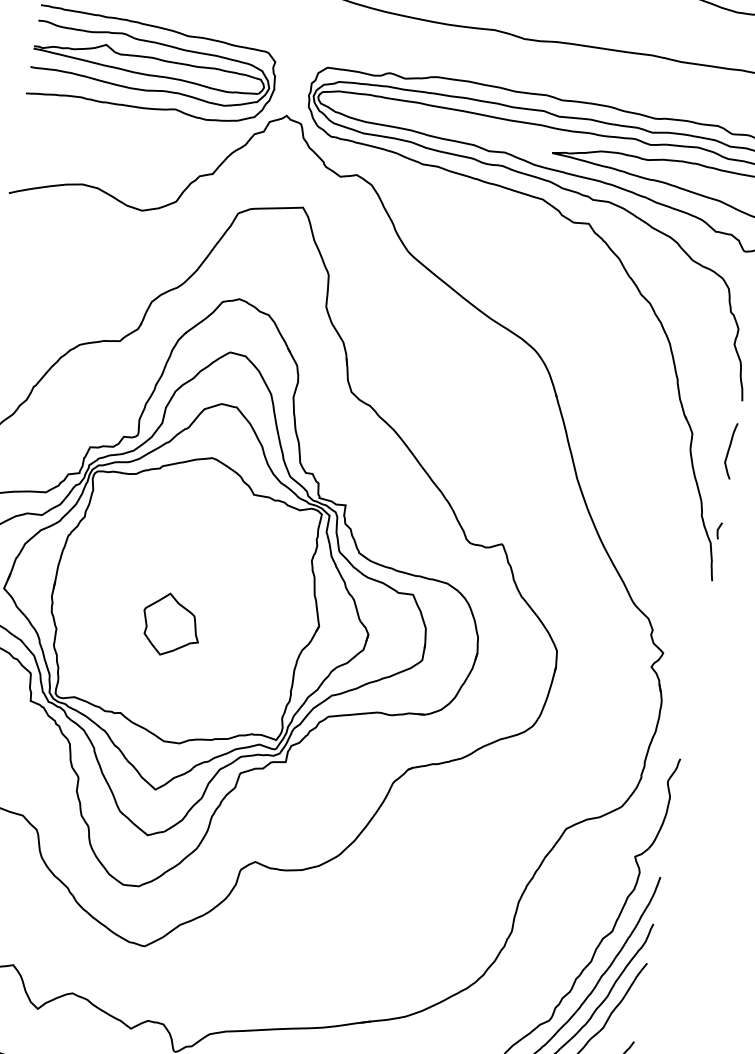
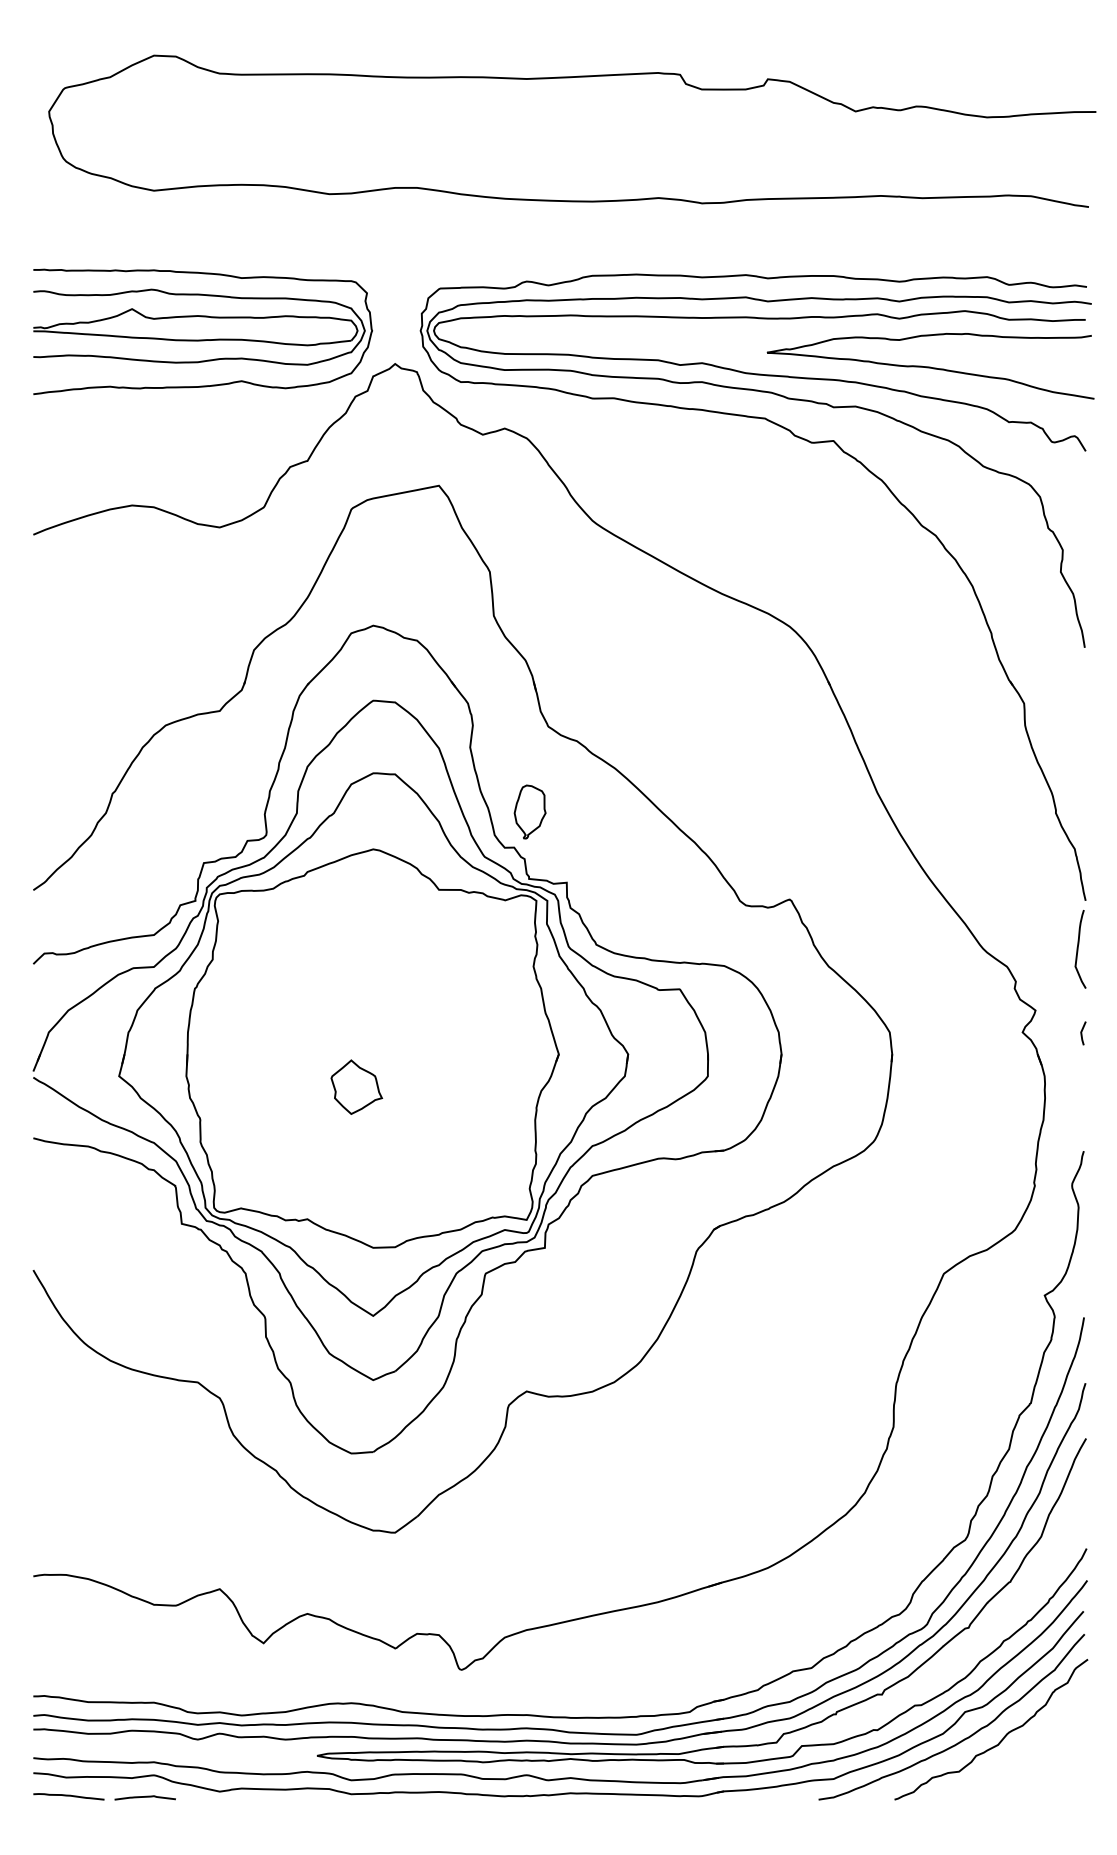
part: (327, 450) -> (529, 811), added
curve: (729, 450) -> (1078, 949), moved
line: (718, 530) -> (1082, 1033), moved
part: (171, 624) -> (356, 1086), size x0.62

